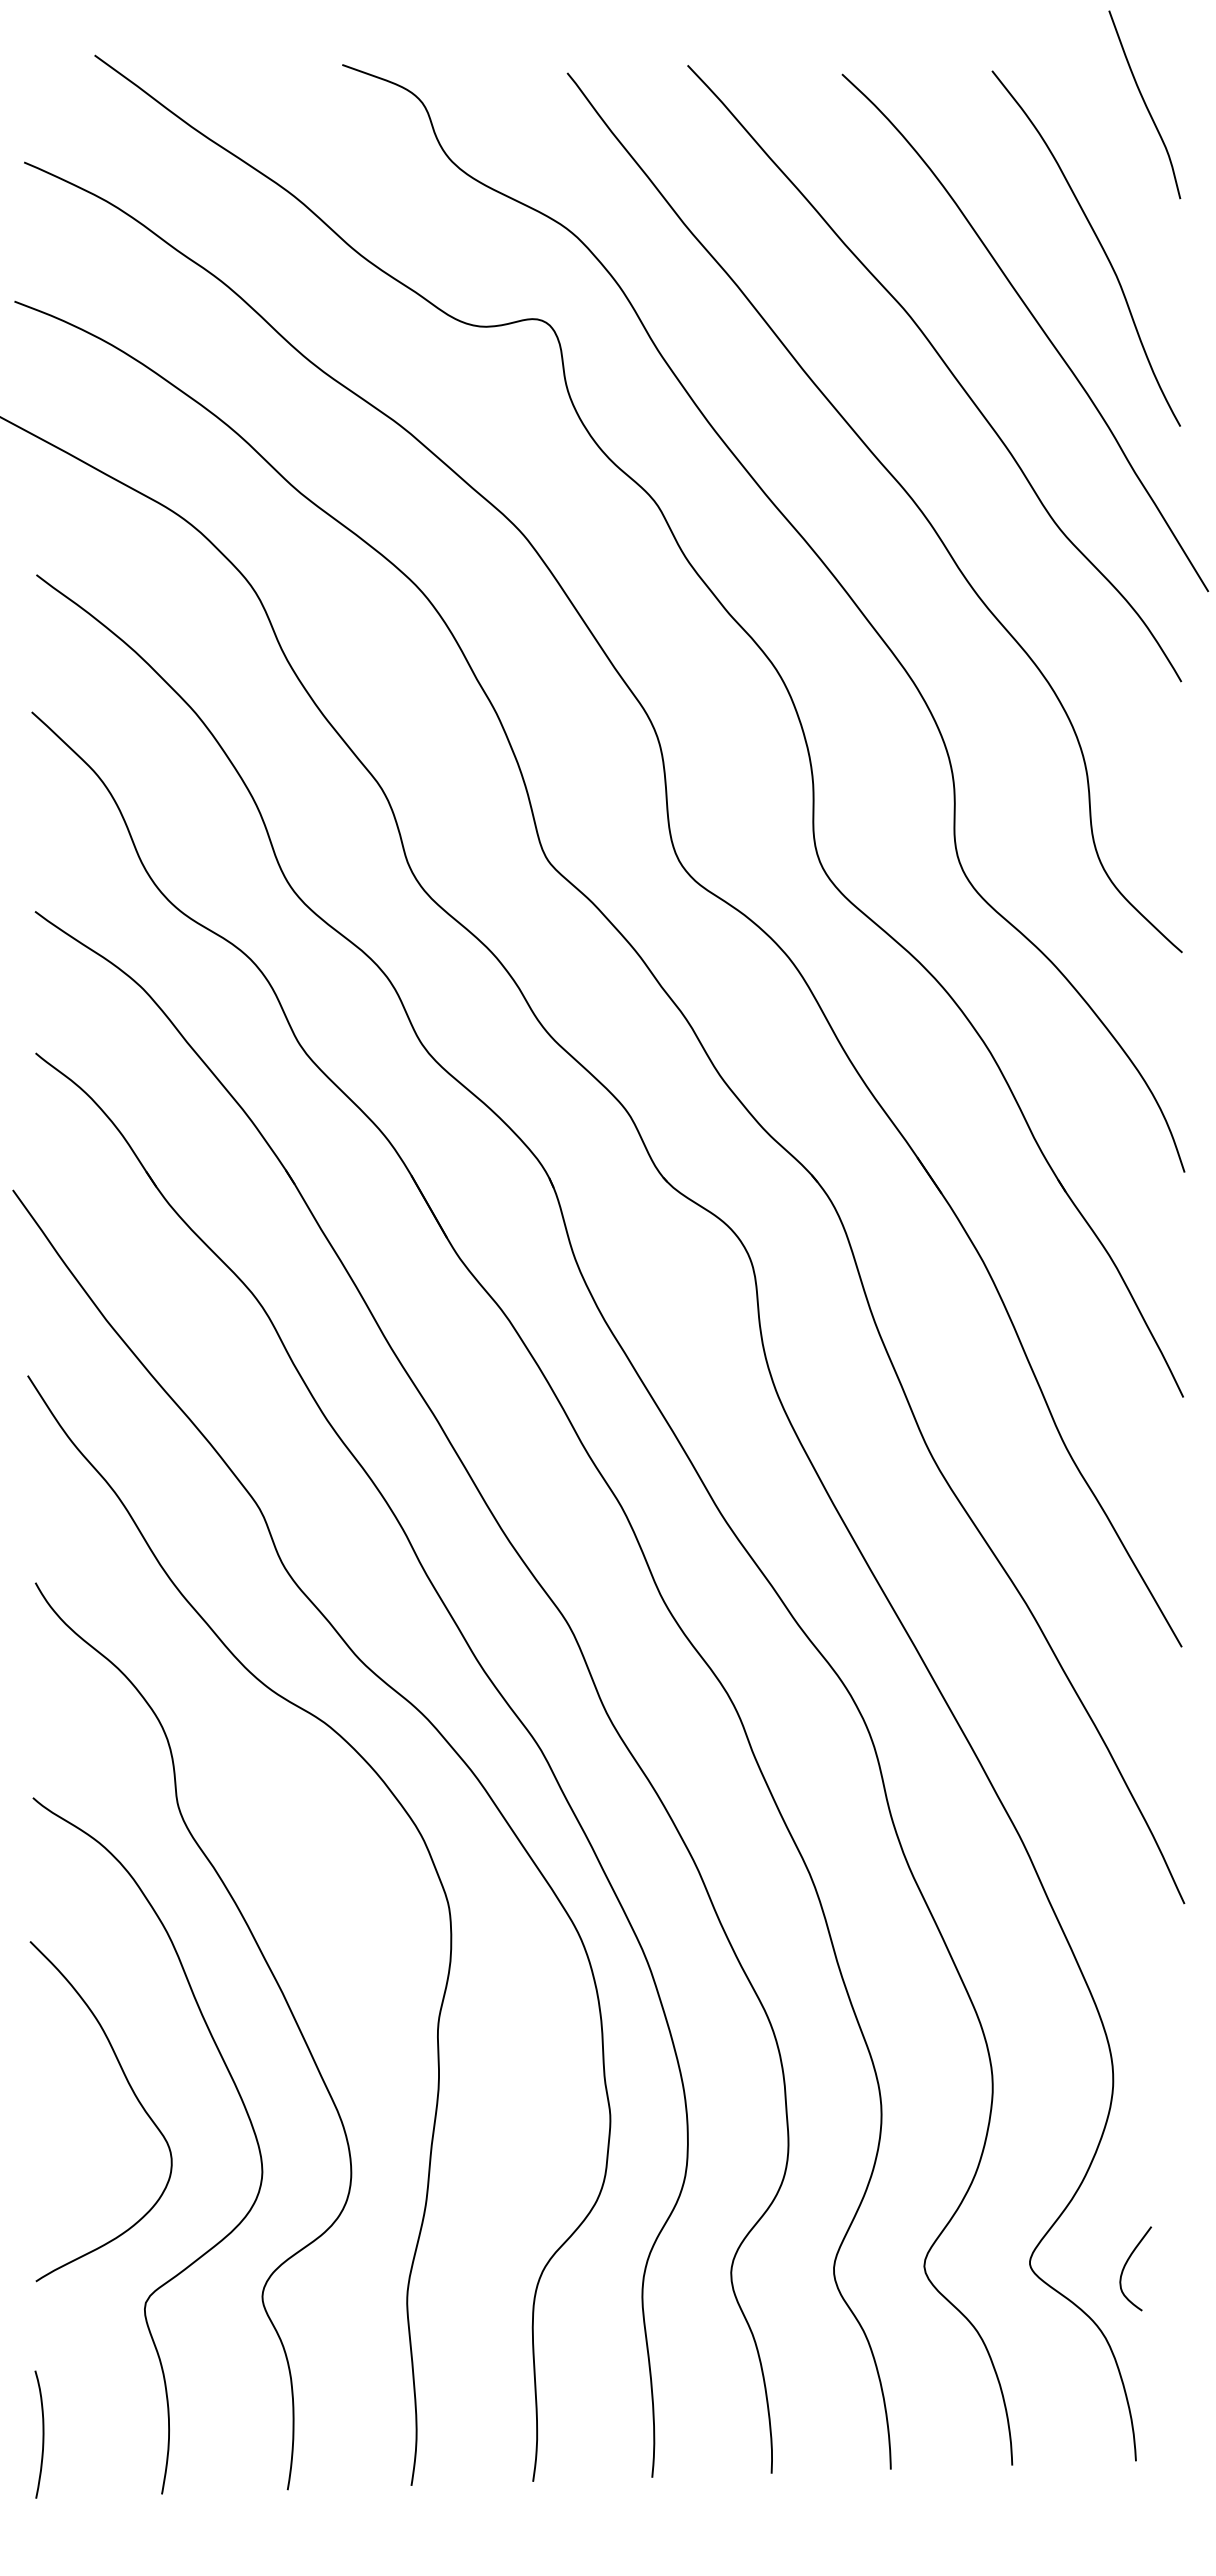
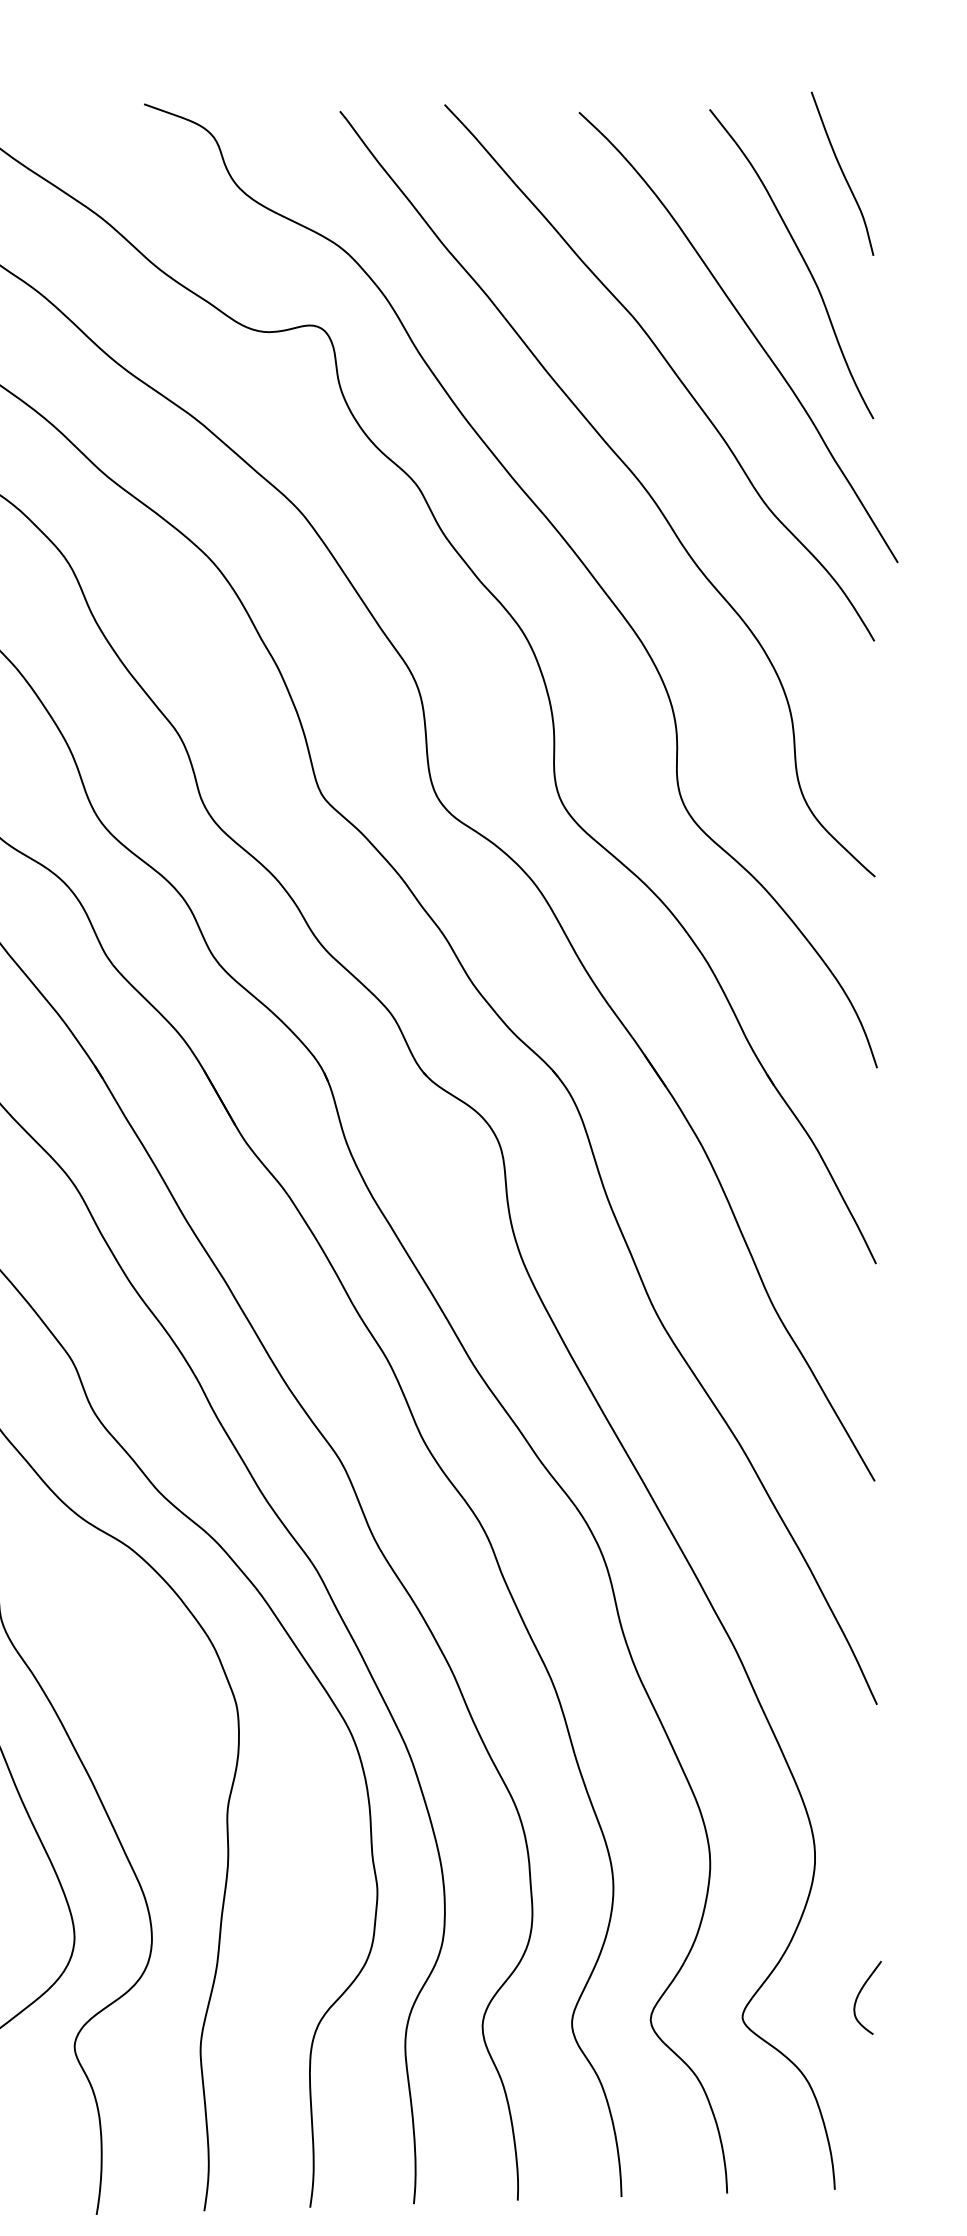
curve: (1144, 104) -> (842, 173), moved
curve: (1126, 2264) -> (859, 1994), moved

